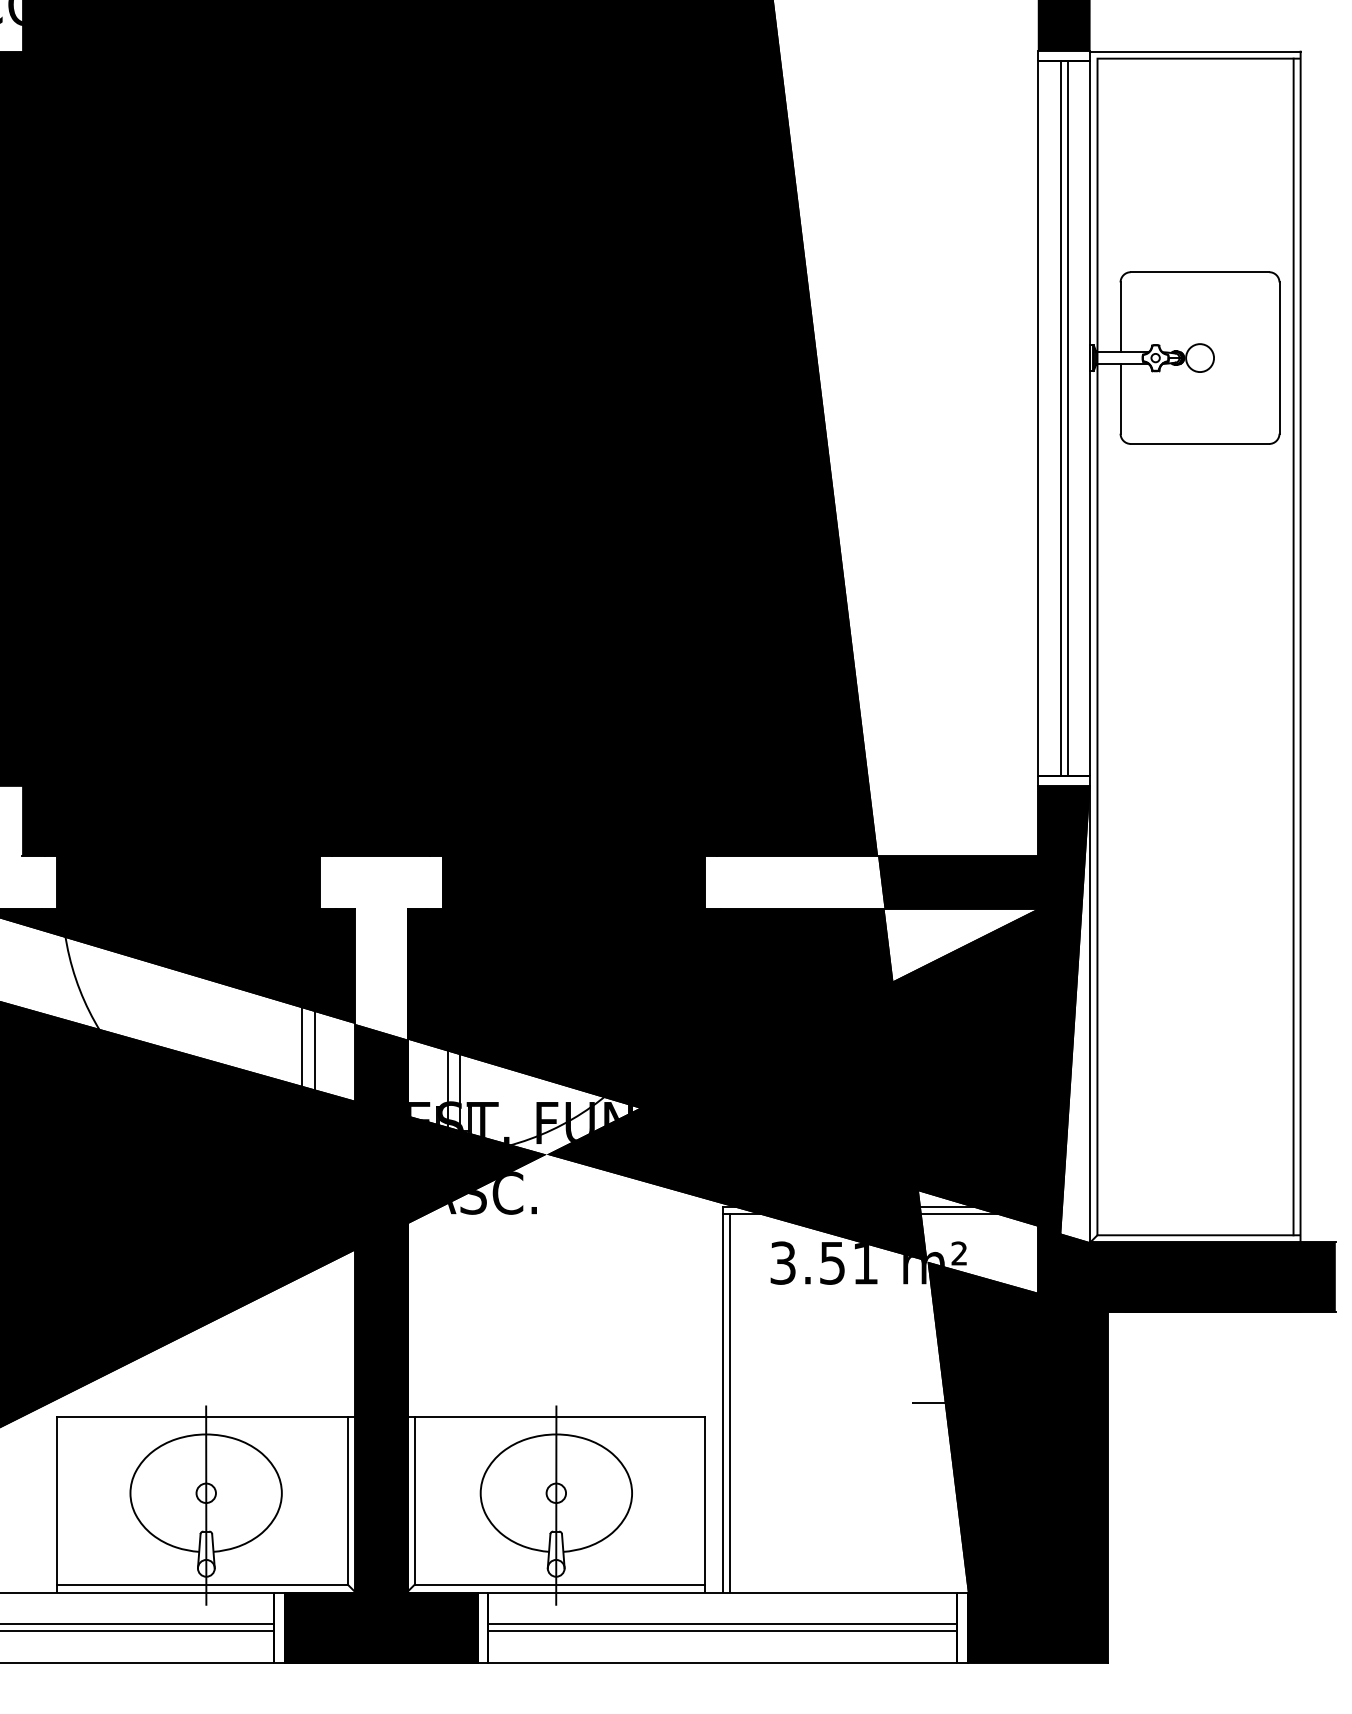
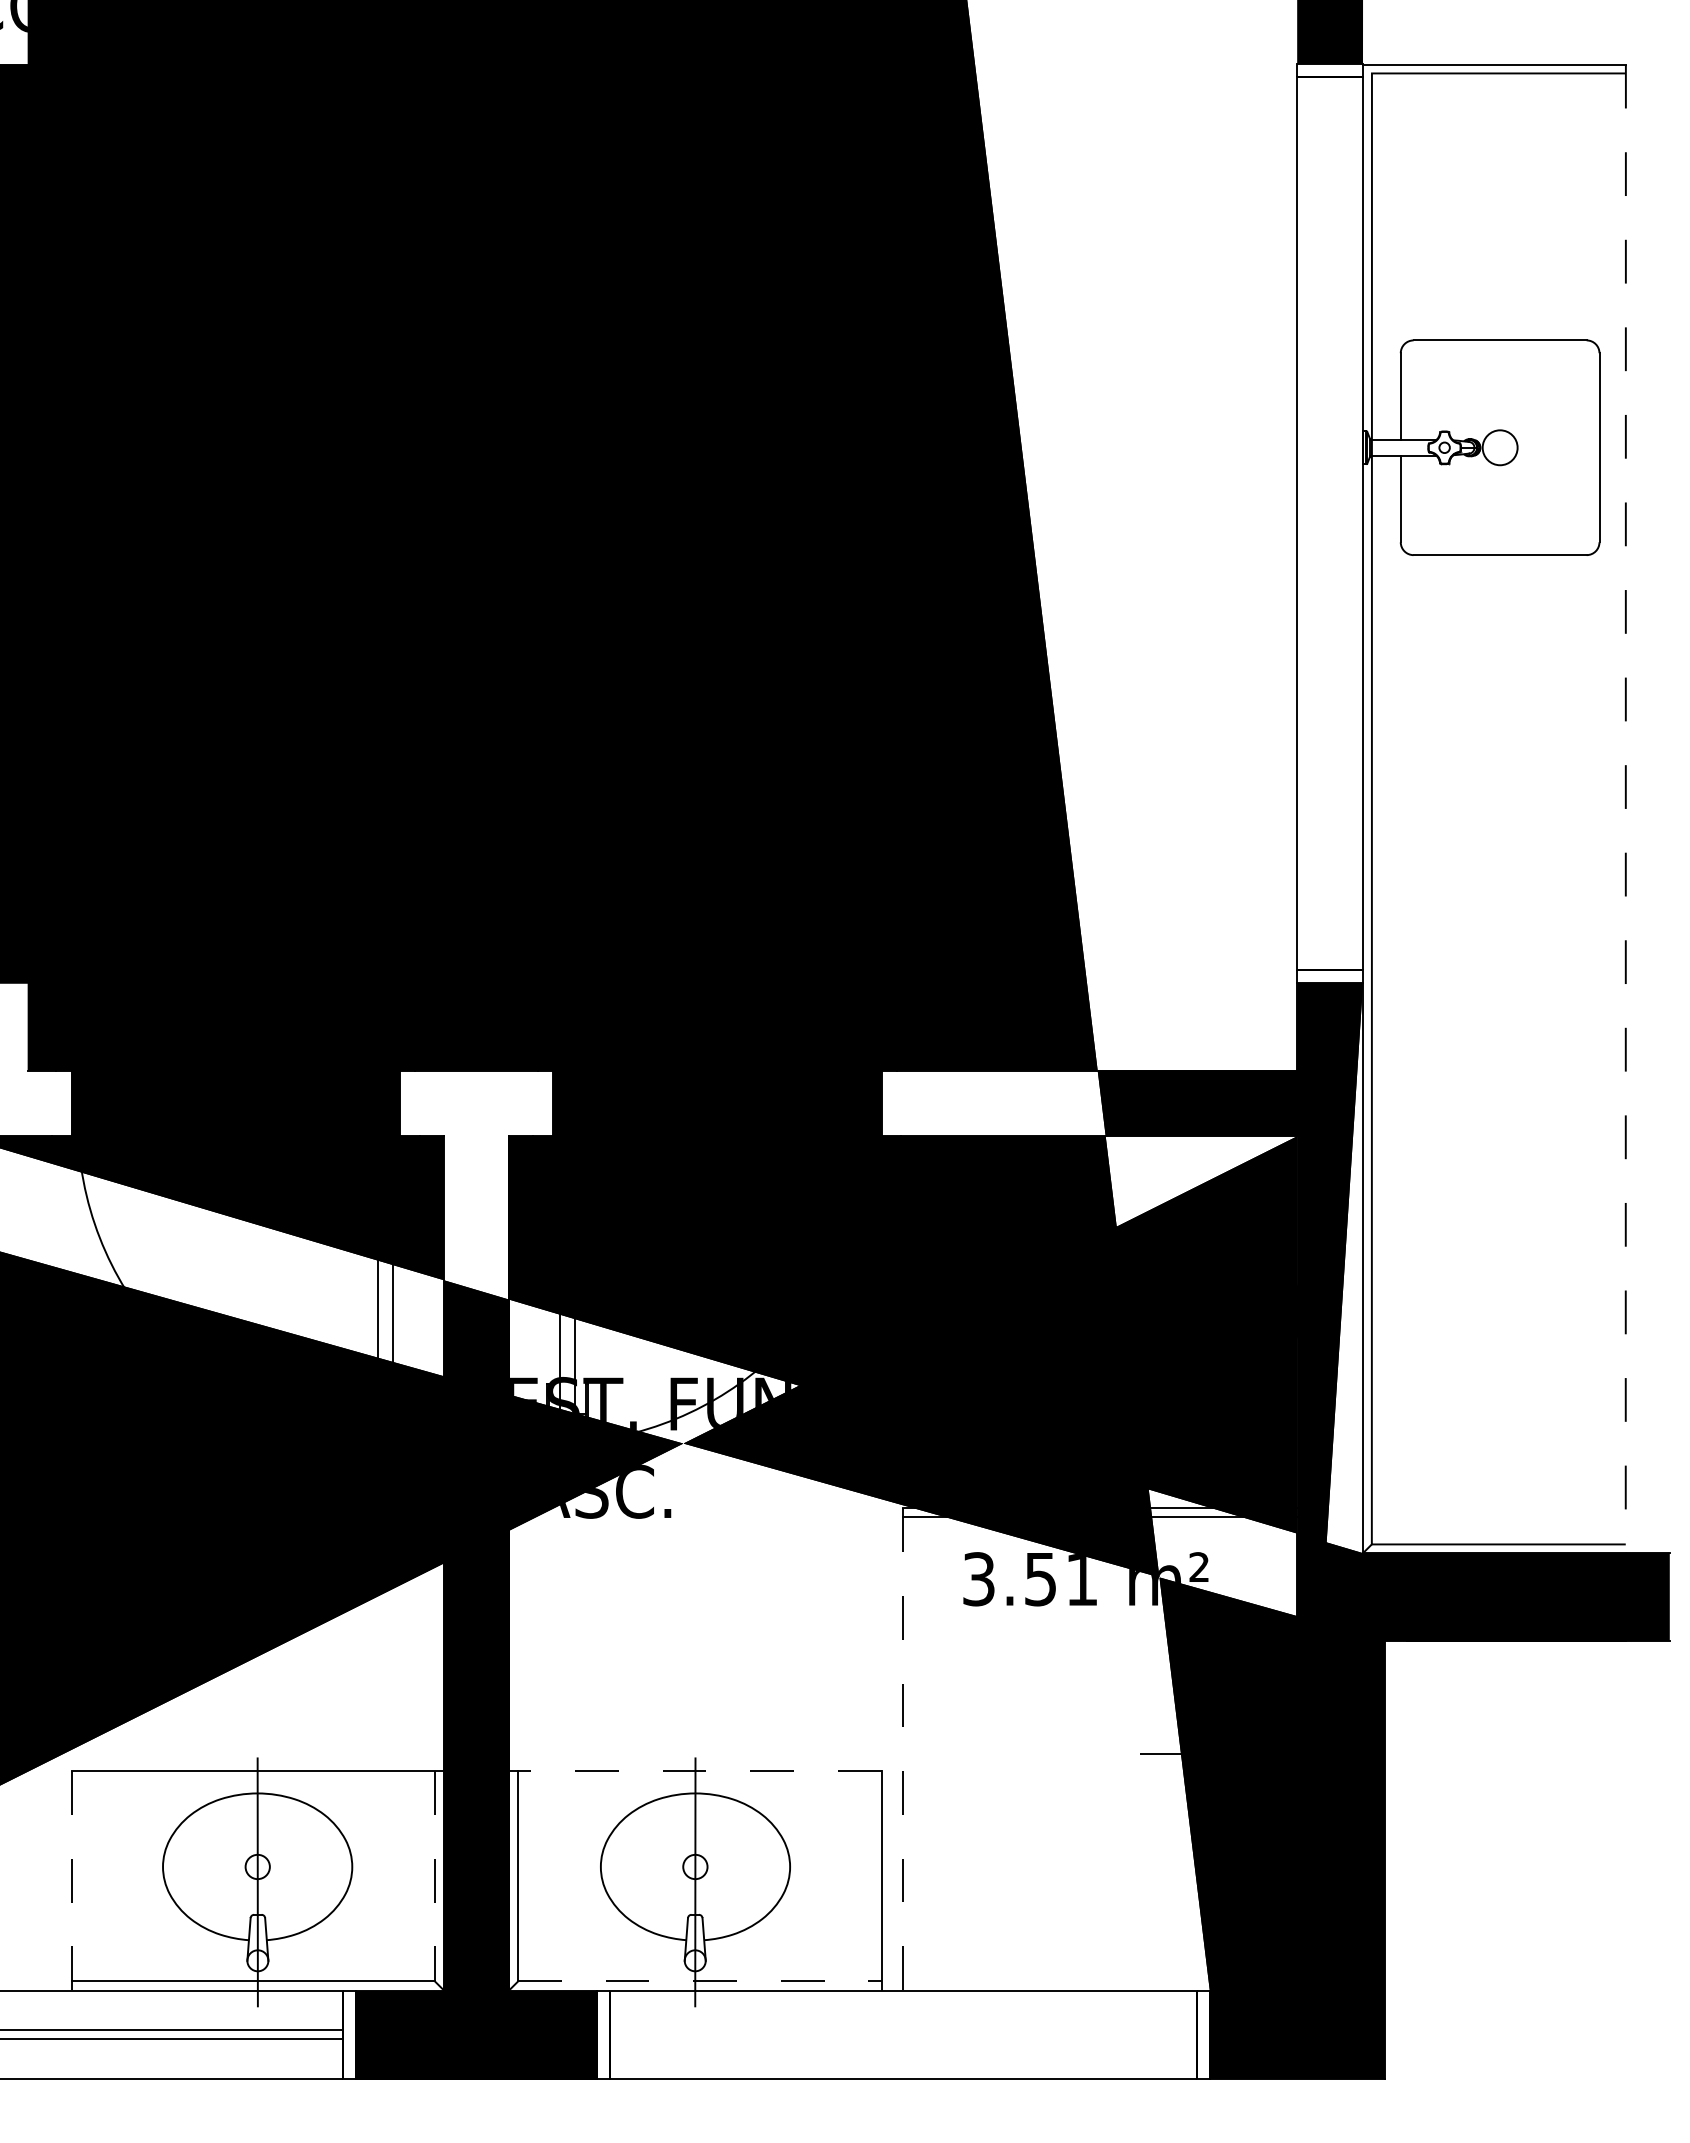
line: (1060, 418) -> (1325, 523), removed
line: (1067, 418) -> (1334, 523), removed
line: (1293, 646) -> (1617, 808), removed
line: (1300, 647) -> (1625, 809), solid -> dashed
line: (722, 1399) -> (903, 1749), solid -> dashed
line: (729, 1402) -> (912, 1753), removed
line: (555, 1416) -> (694, 1771), solid -> dashed
line: (347, 1500) -> (434, 1876), solid -> dashed
line: (57, 1504) -> (71, 1880), solid -> dashed
line: (559, 1584) -> (699, 1981), solid -> dashed
line: (722, 1624) -> (903, 2030), removed
line: (722, 1631) -> (903, 2039), removed

